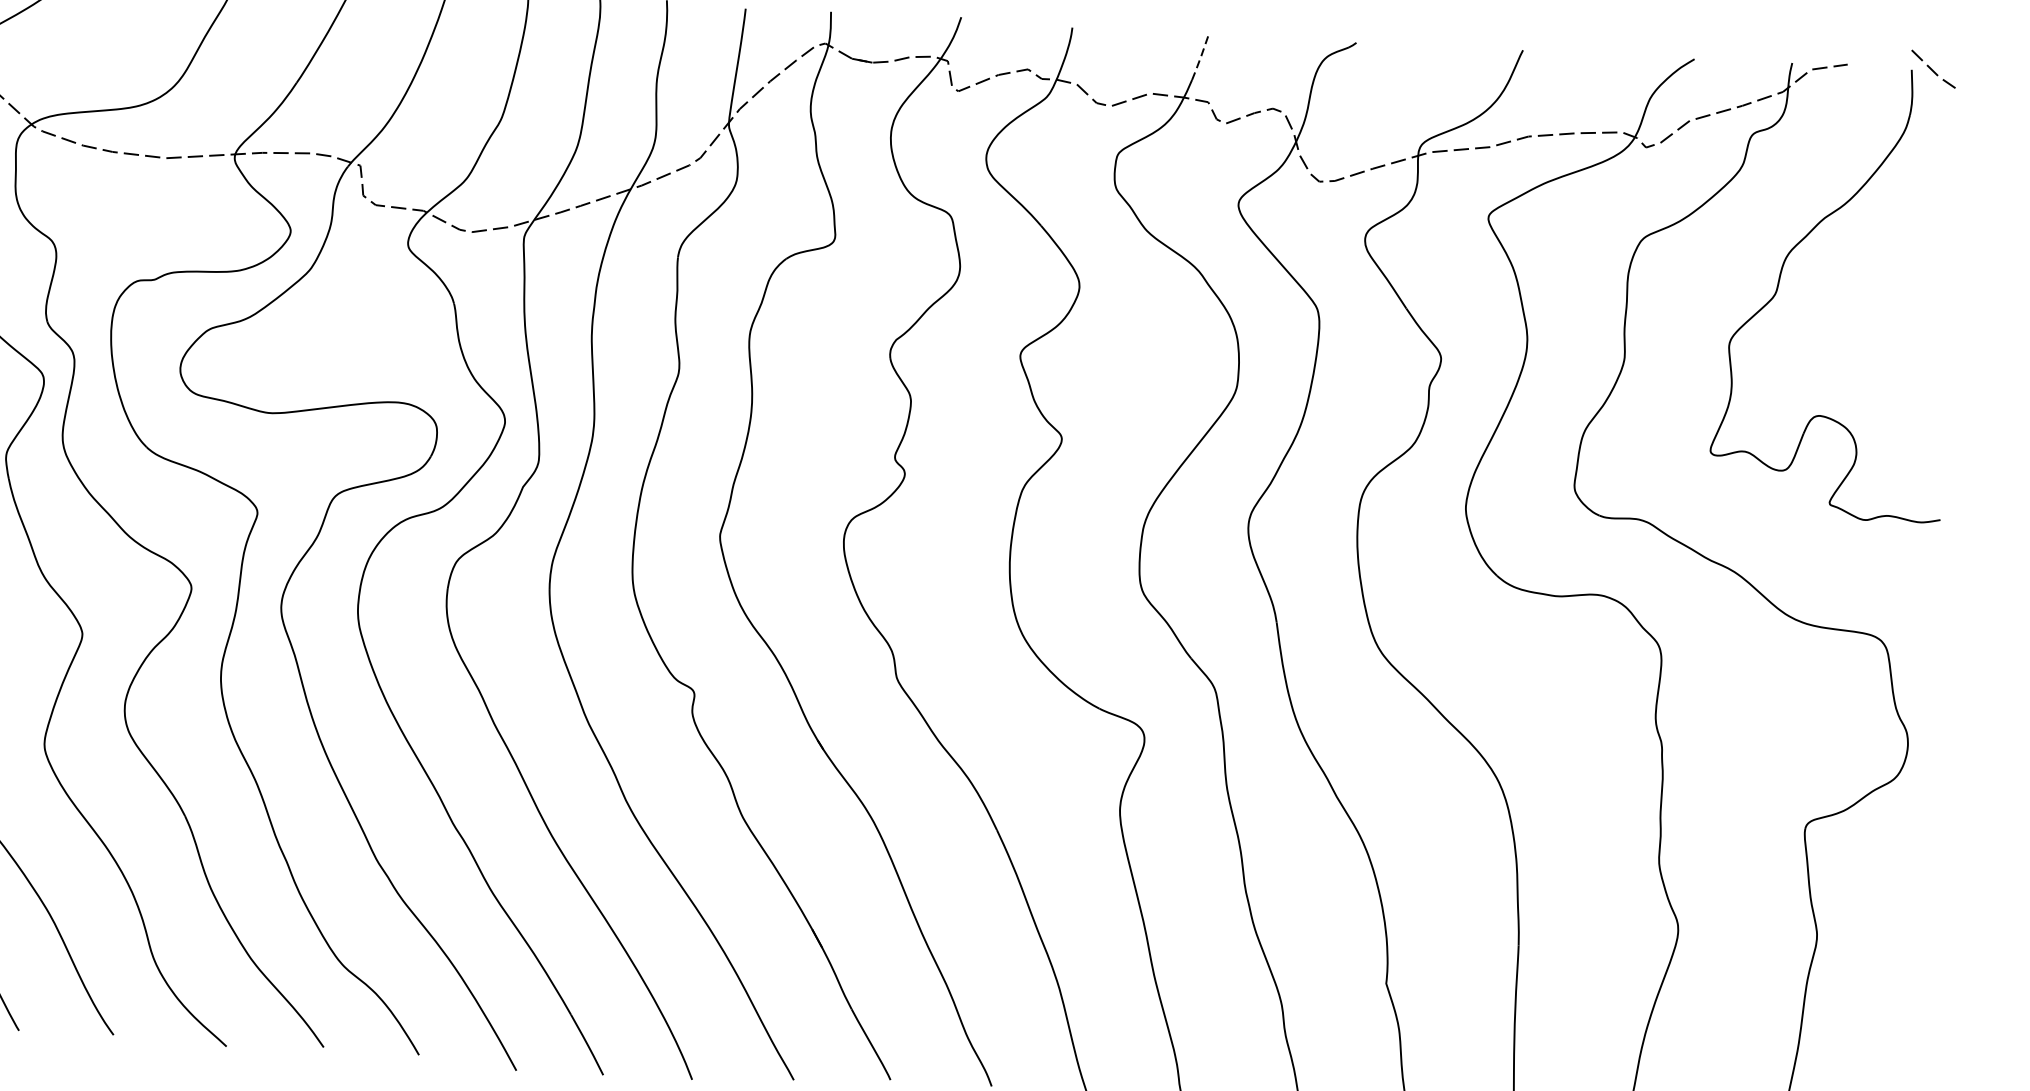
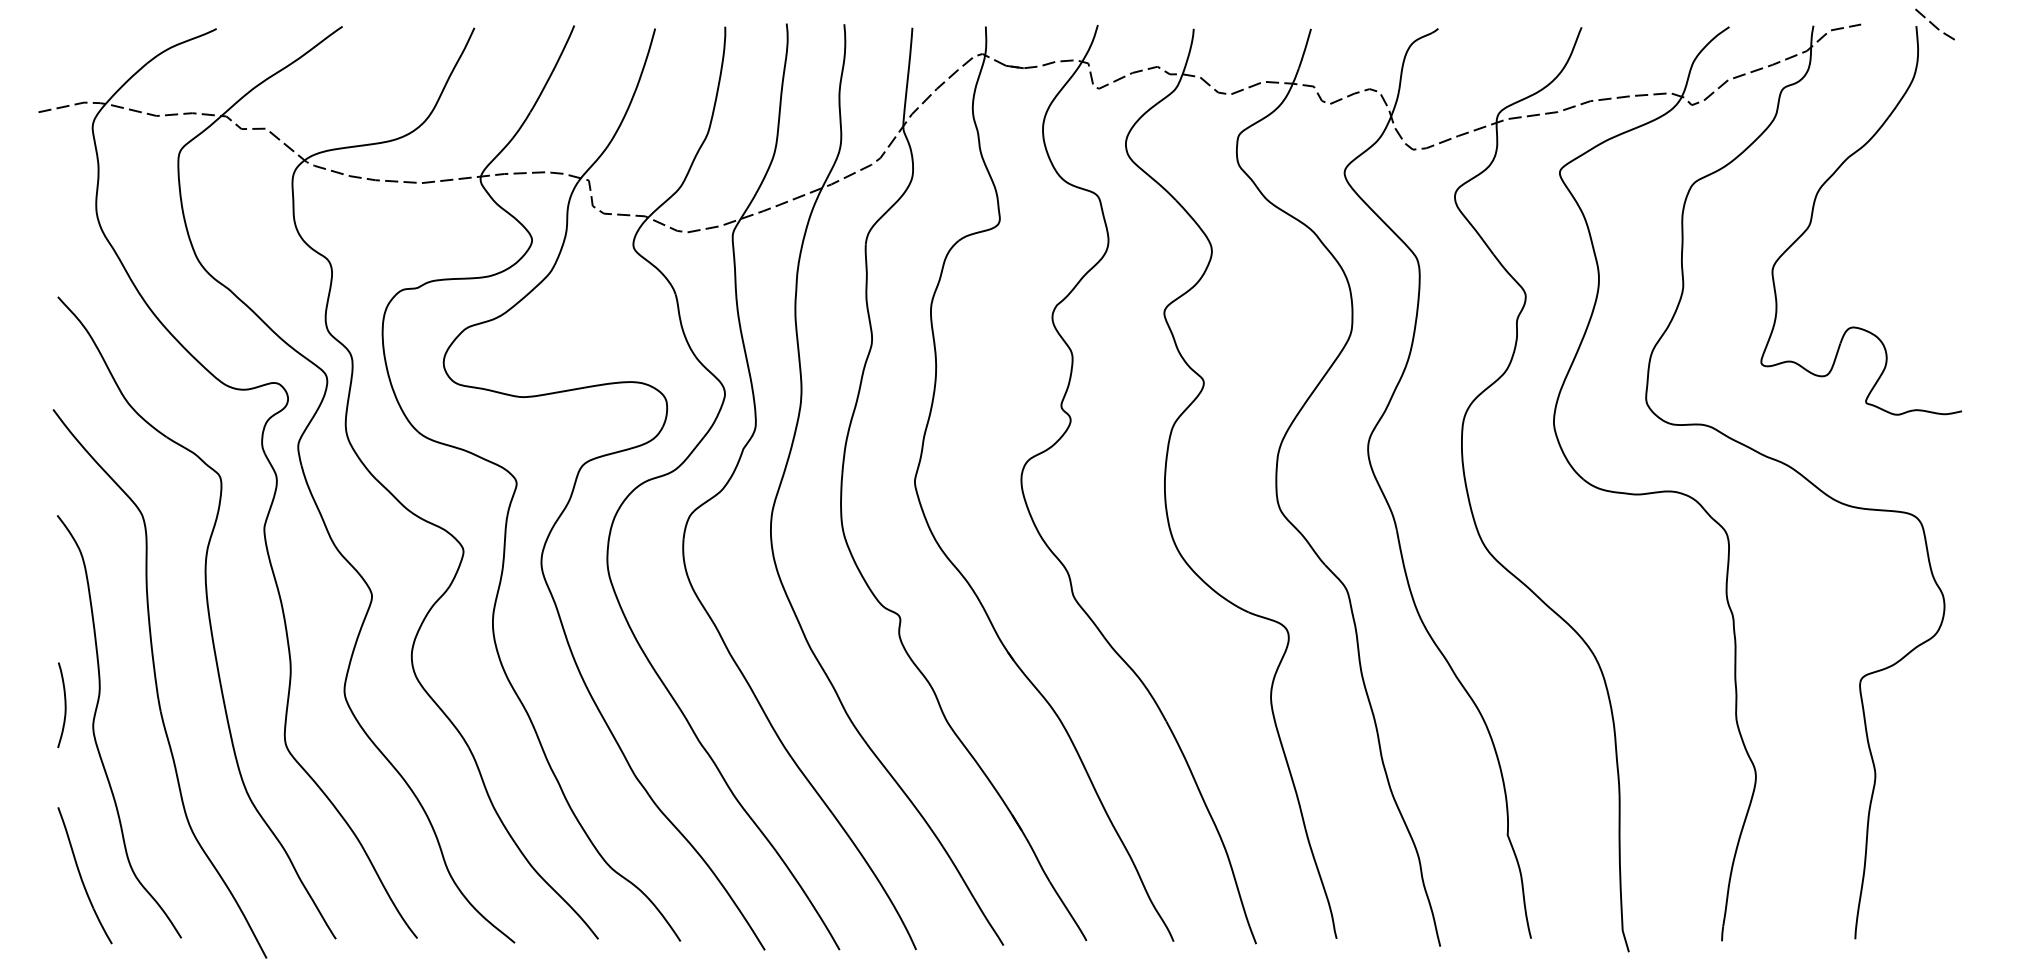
line: (1200, 57) -> (1305, 48), dashed -> solid

